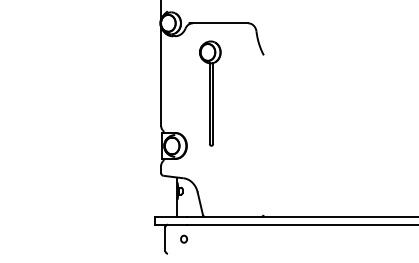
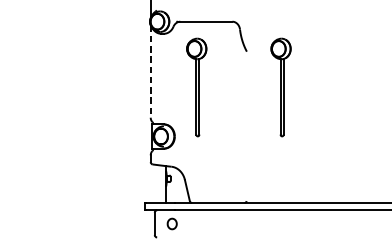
line: (161, 77) -> (151, 72), solid -> dashed
part: (300, 93) -> (281, 87), added
part: (183, 238) -> (171, 223), size x1.6

